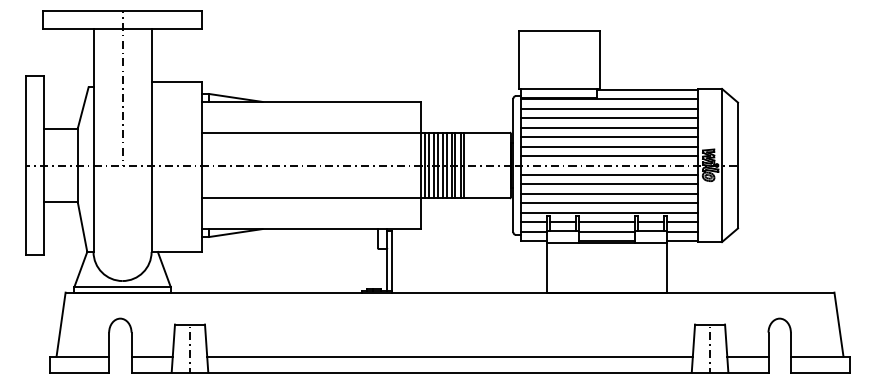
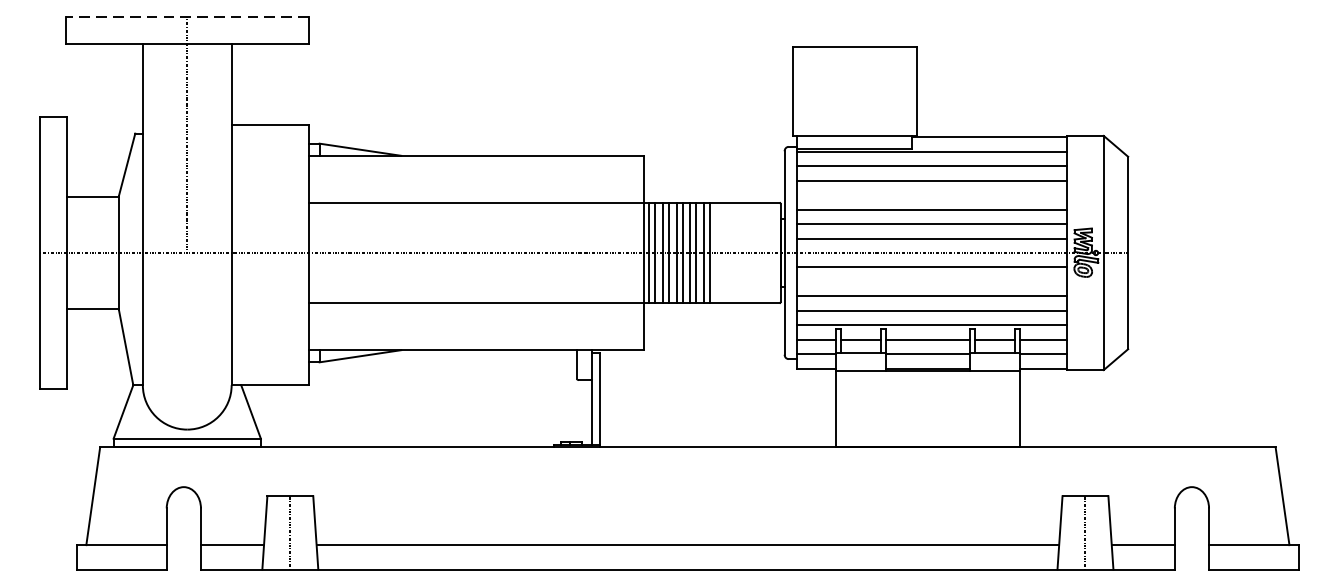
line: (122, 11) -> (187, 17), solid -> dashed
line: (609, 127) -> (931, 194), removed
line: (609, 184) -> (931, 282), removed

